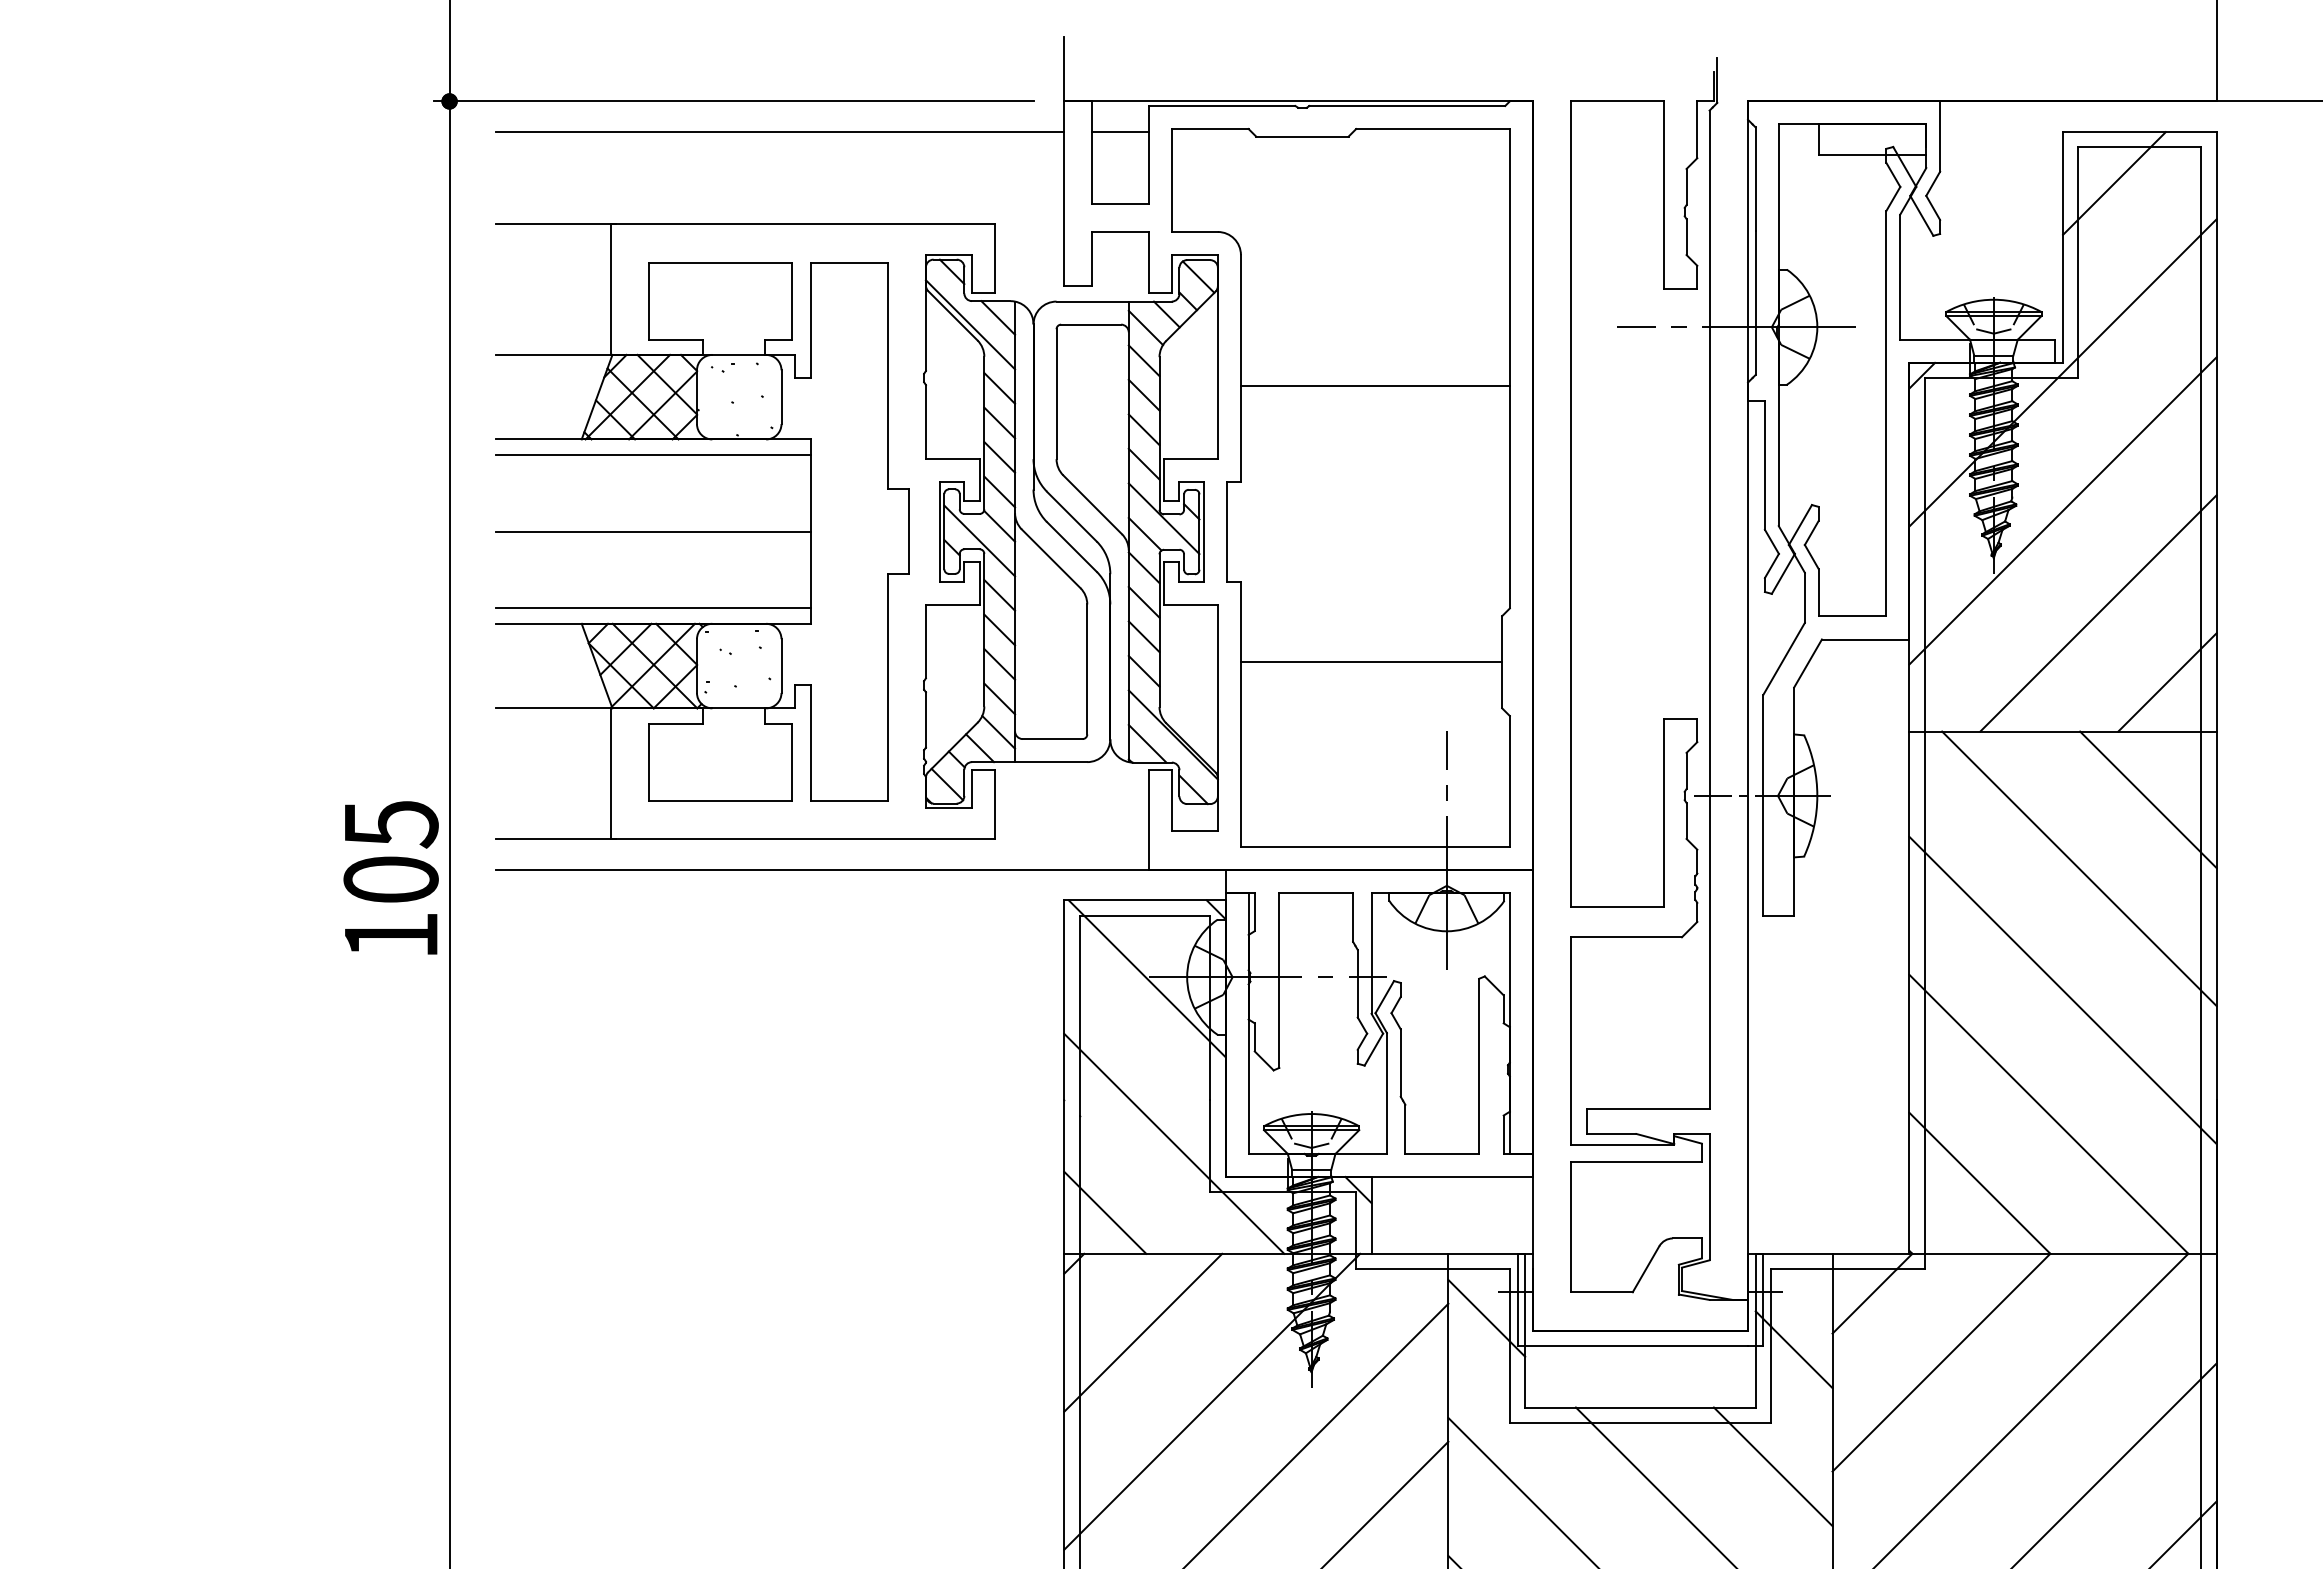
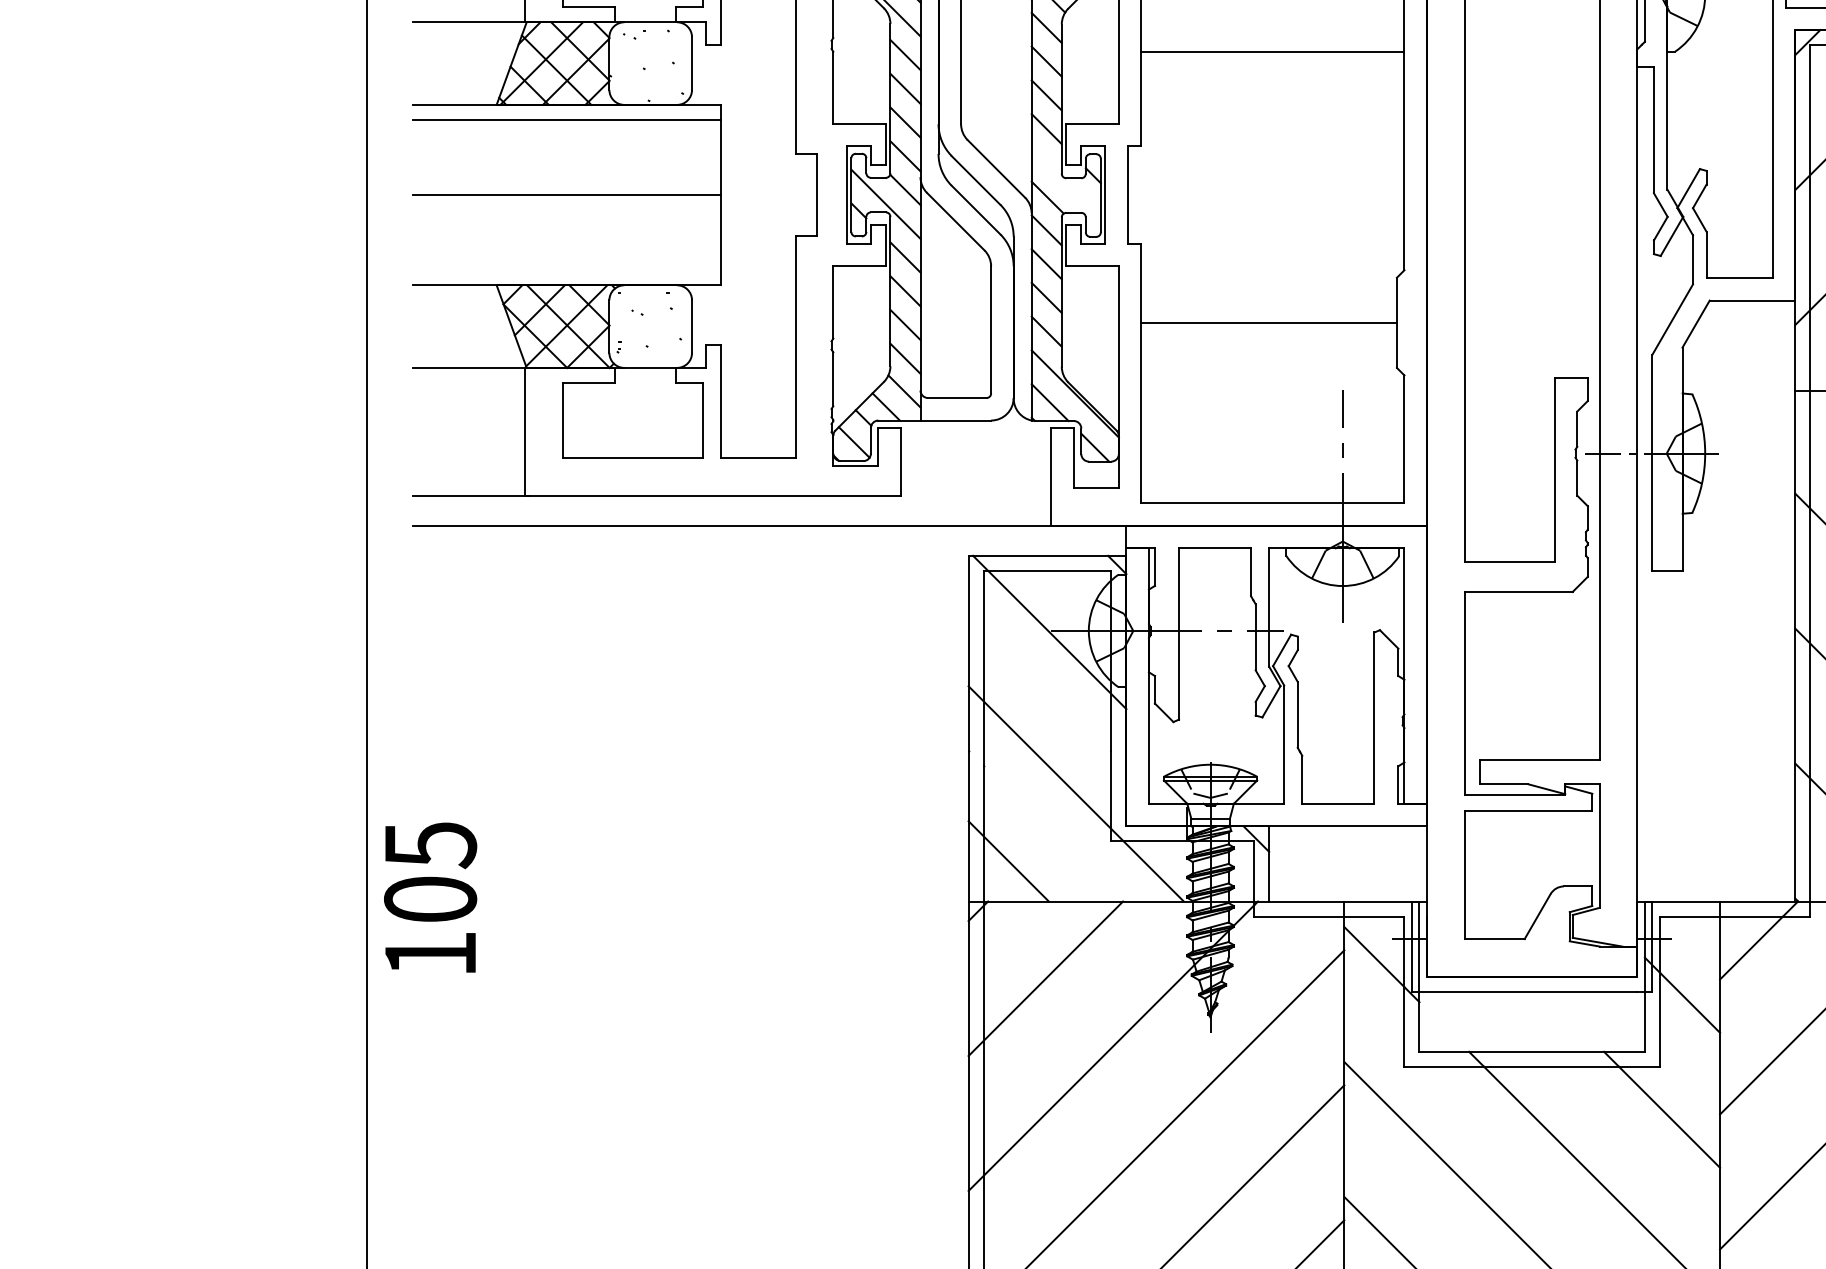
line: (1163, 518) -> (1065, 182), removed
line: (652, 608) -> (565, 270), removed
text: (390, 877) -> (429, 897), moved

